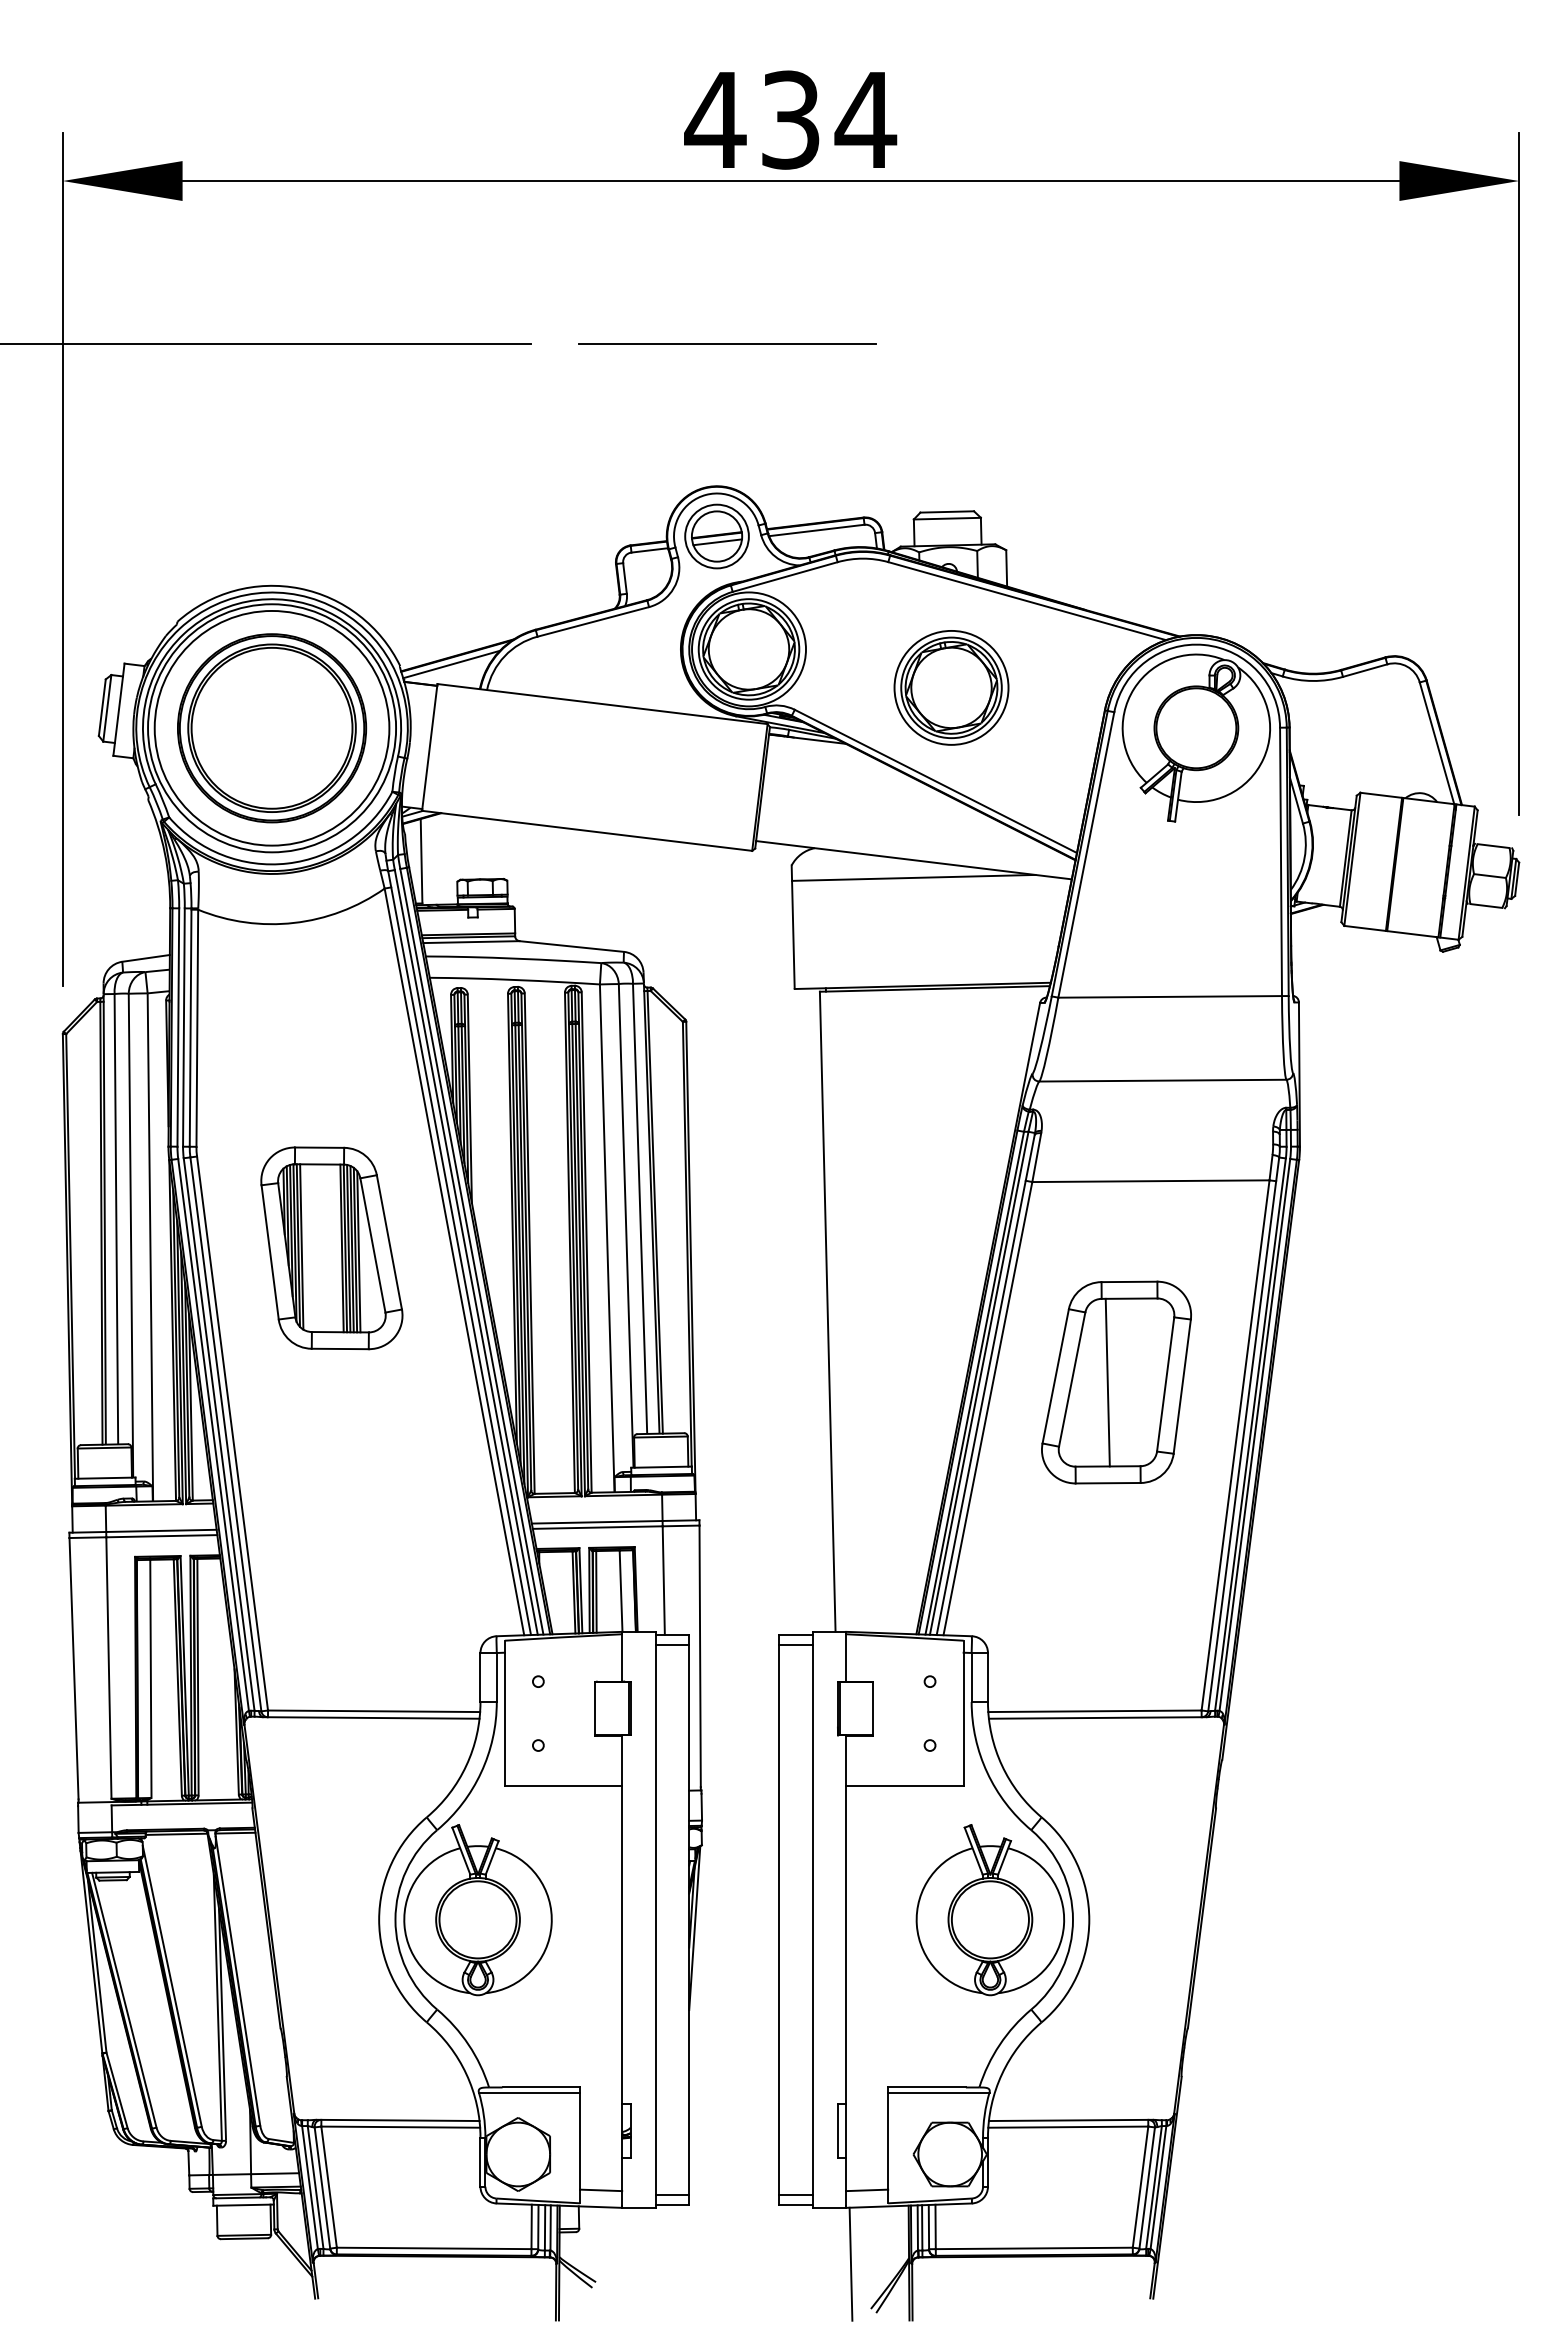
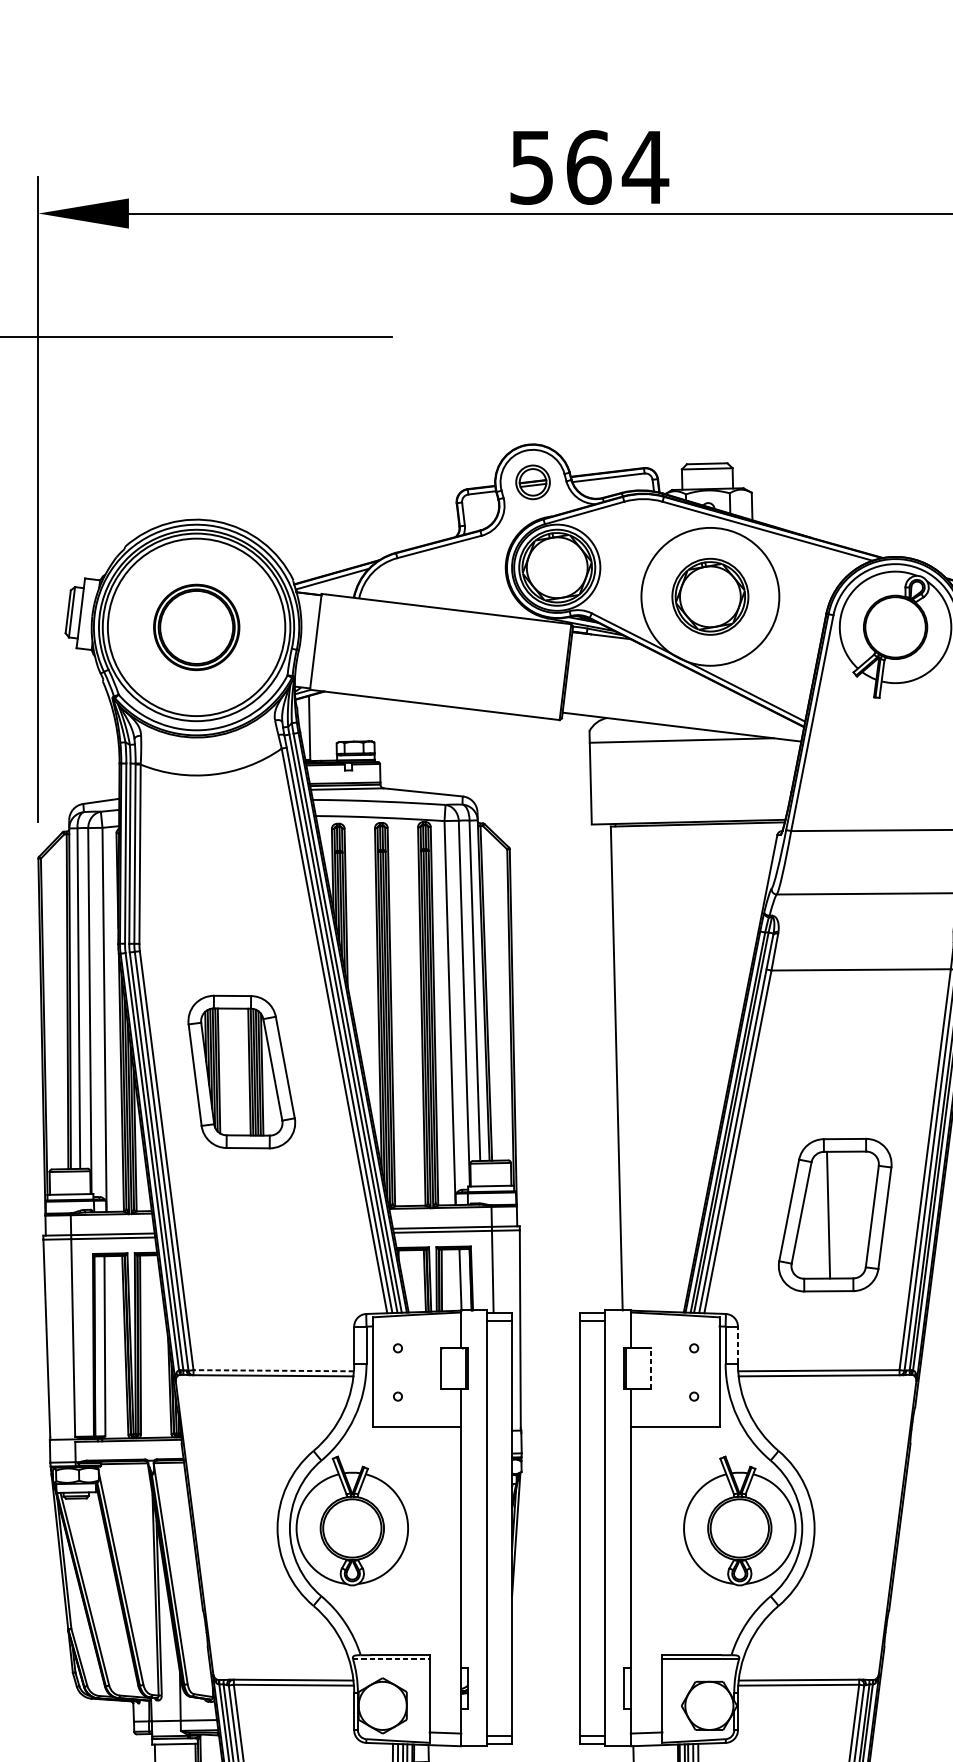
text: (752, 119) -> (559, 167), 434 -> 564
line: (726, 344) -> (540, 337), removed
part: (716, 536) -> (532, 482), size x0.7
circle: (951, 687) -> (710, 596), size x1.6
part: (272, 728) -> (196, 627), size x0.6
part: (331, 1248) -> (241, 1072), moved
part: (1116, 1382) -> (835, 1215), moved
line: (987, 1676) -> (737, 1344), solid -> dashed
line: (873, 1708) -> (651, 1368), solid -> dashed
line: (373, 1711) -> (273, 1370), solid -> dashed
line: (529, 2092) -> (391, 1659), solid -> dashed

